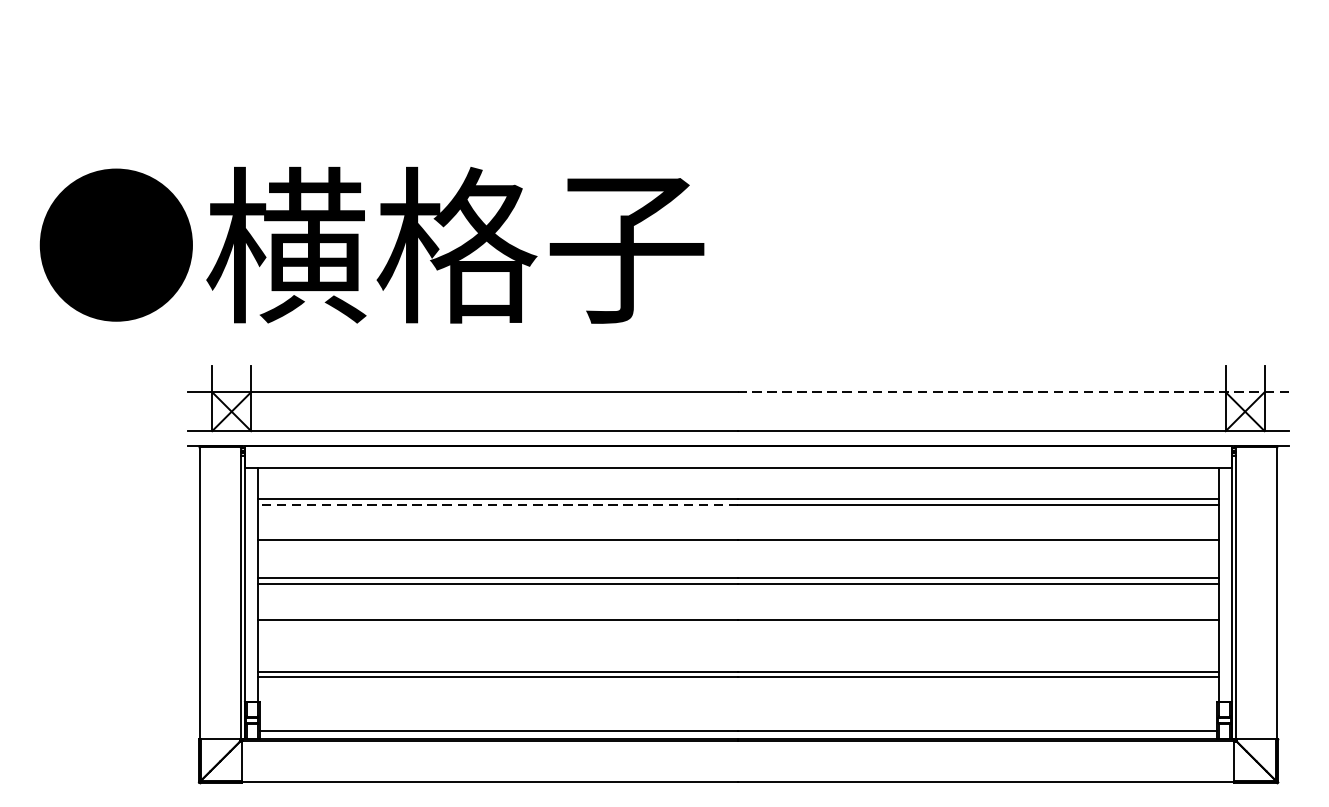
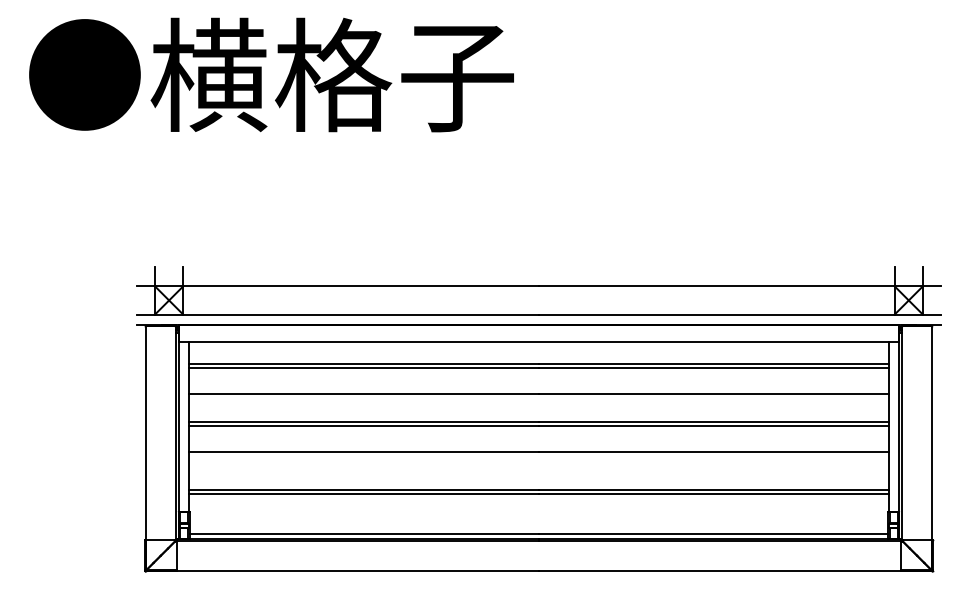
text: (371, 244) -> (271, 74), moved
line: (1013, 392) -> (739, 286), dashed -> solid
line: (498, 504) -> (363, 368), dashed -> solid

